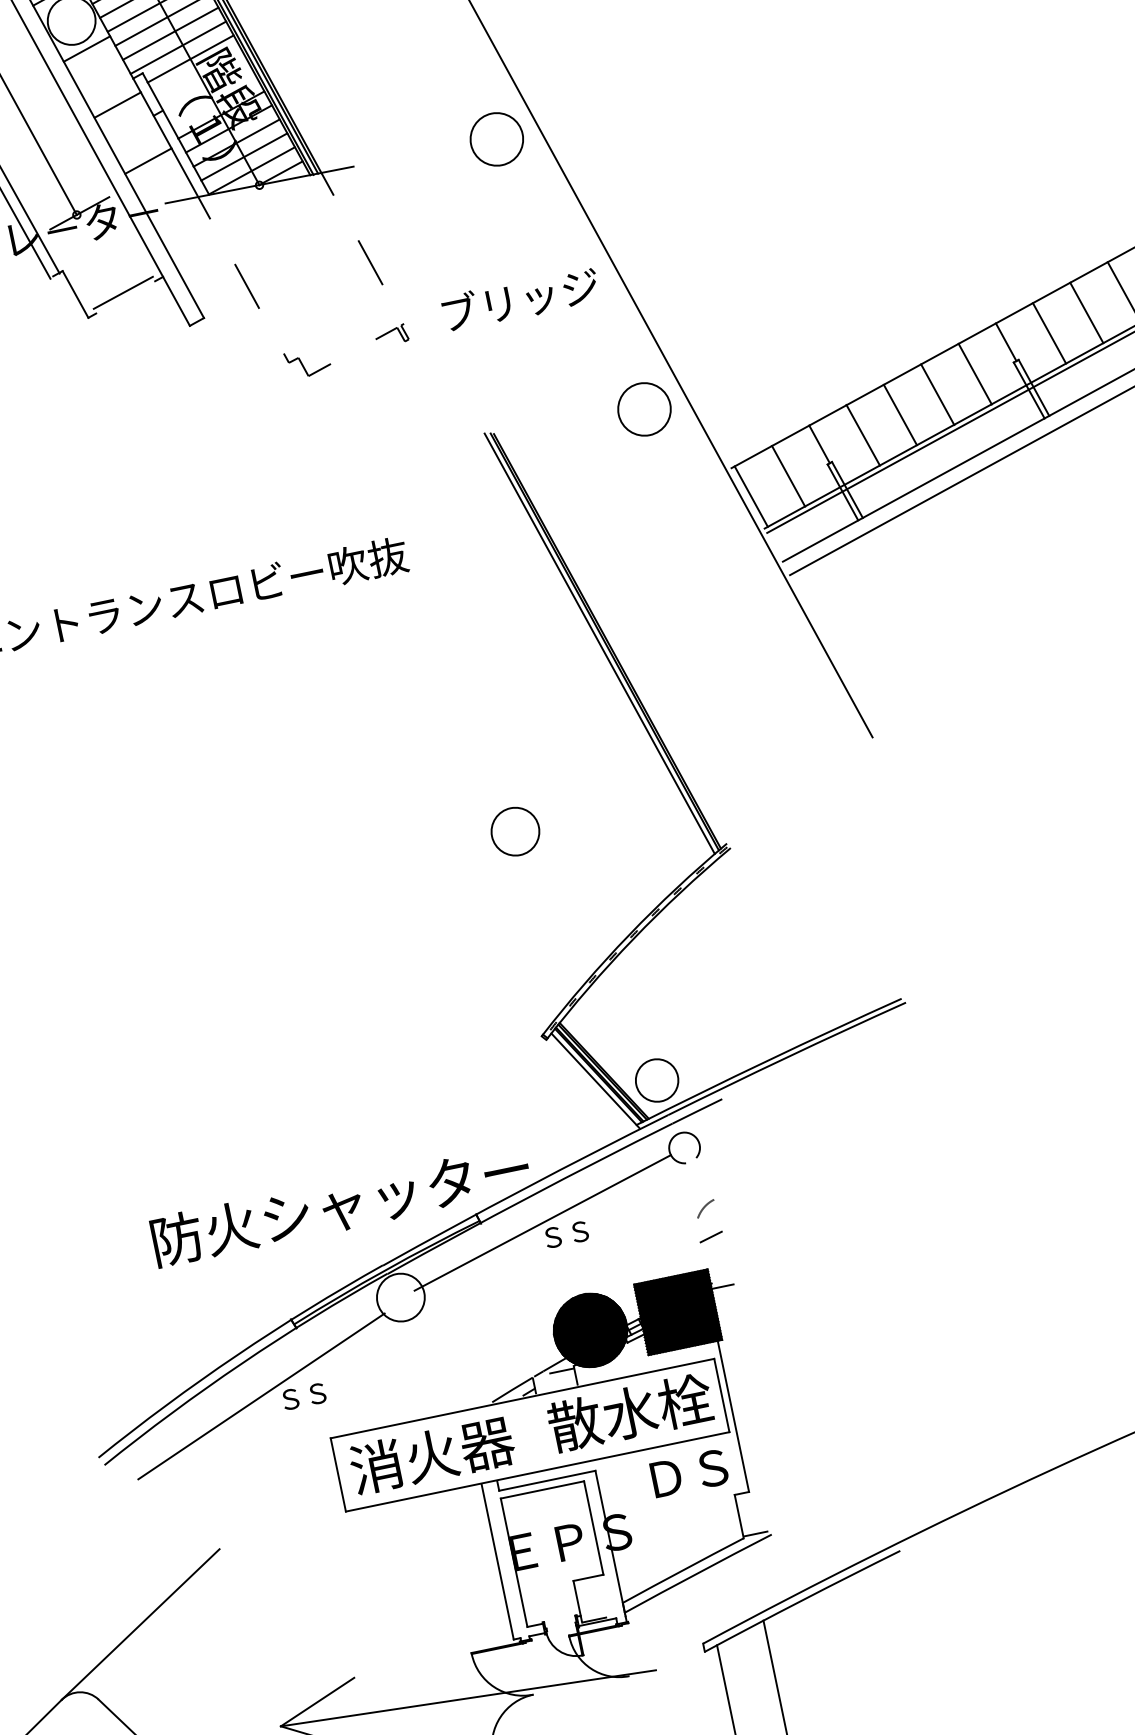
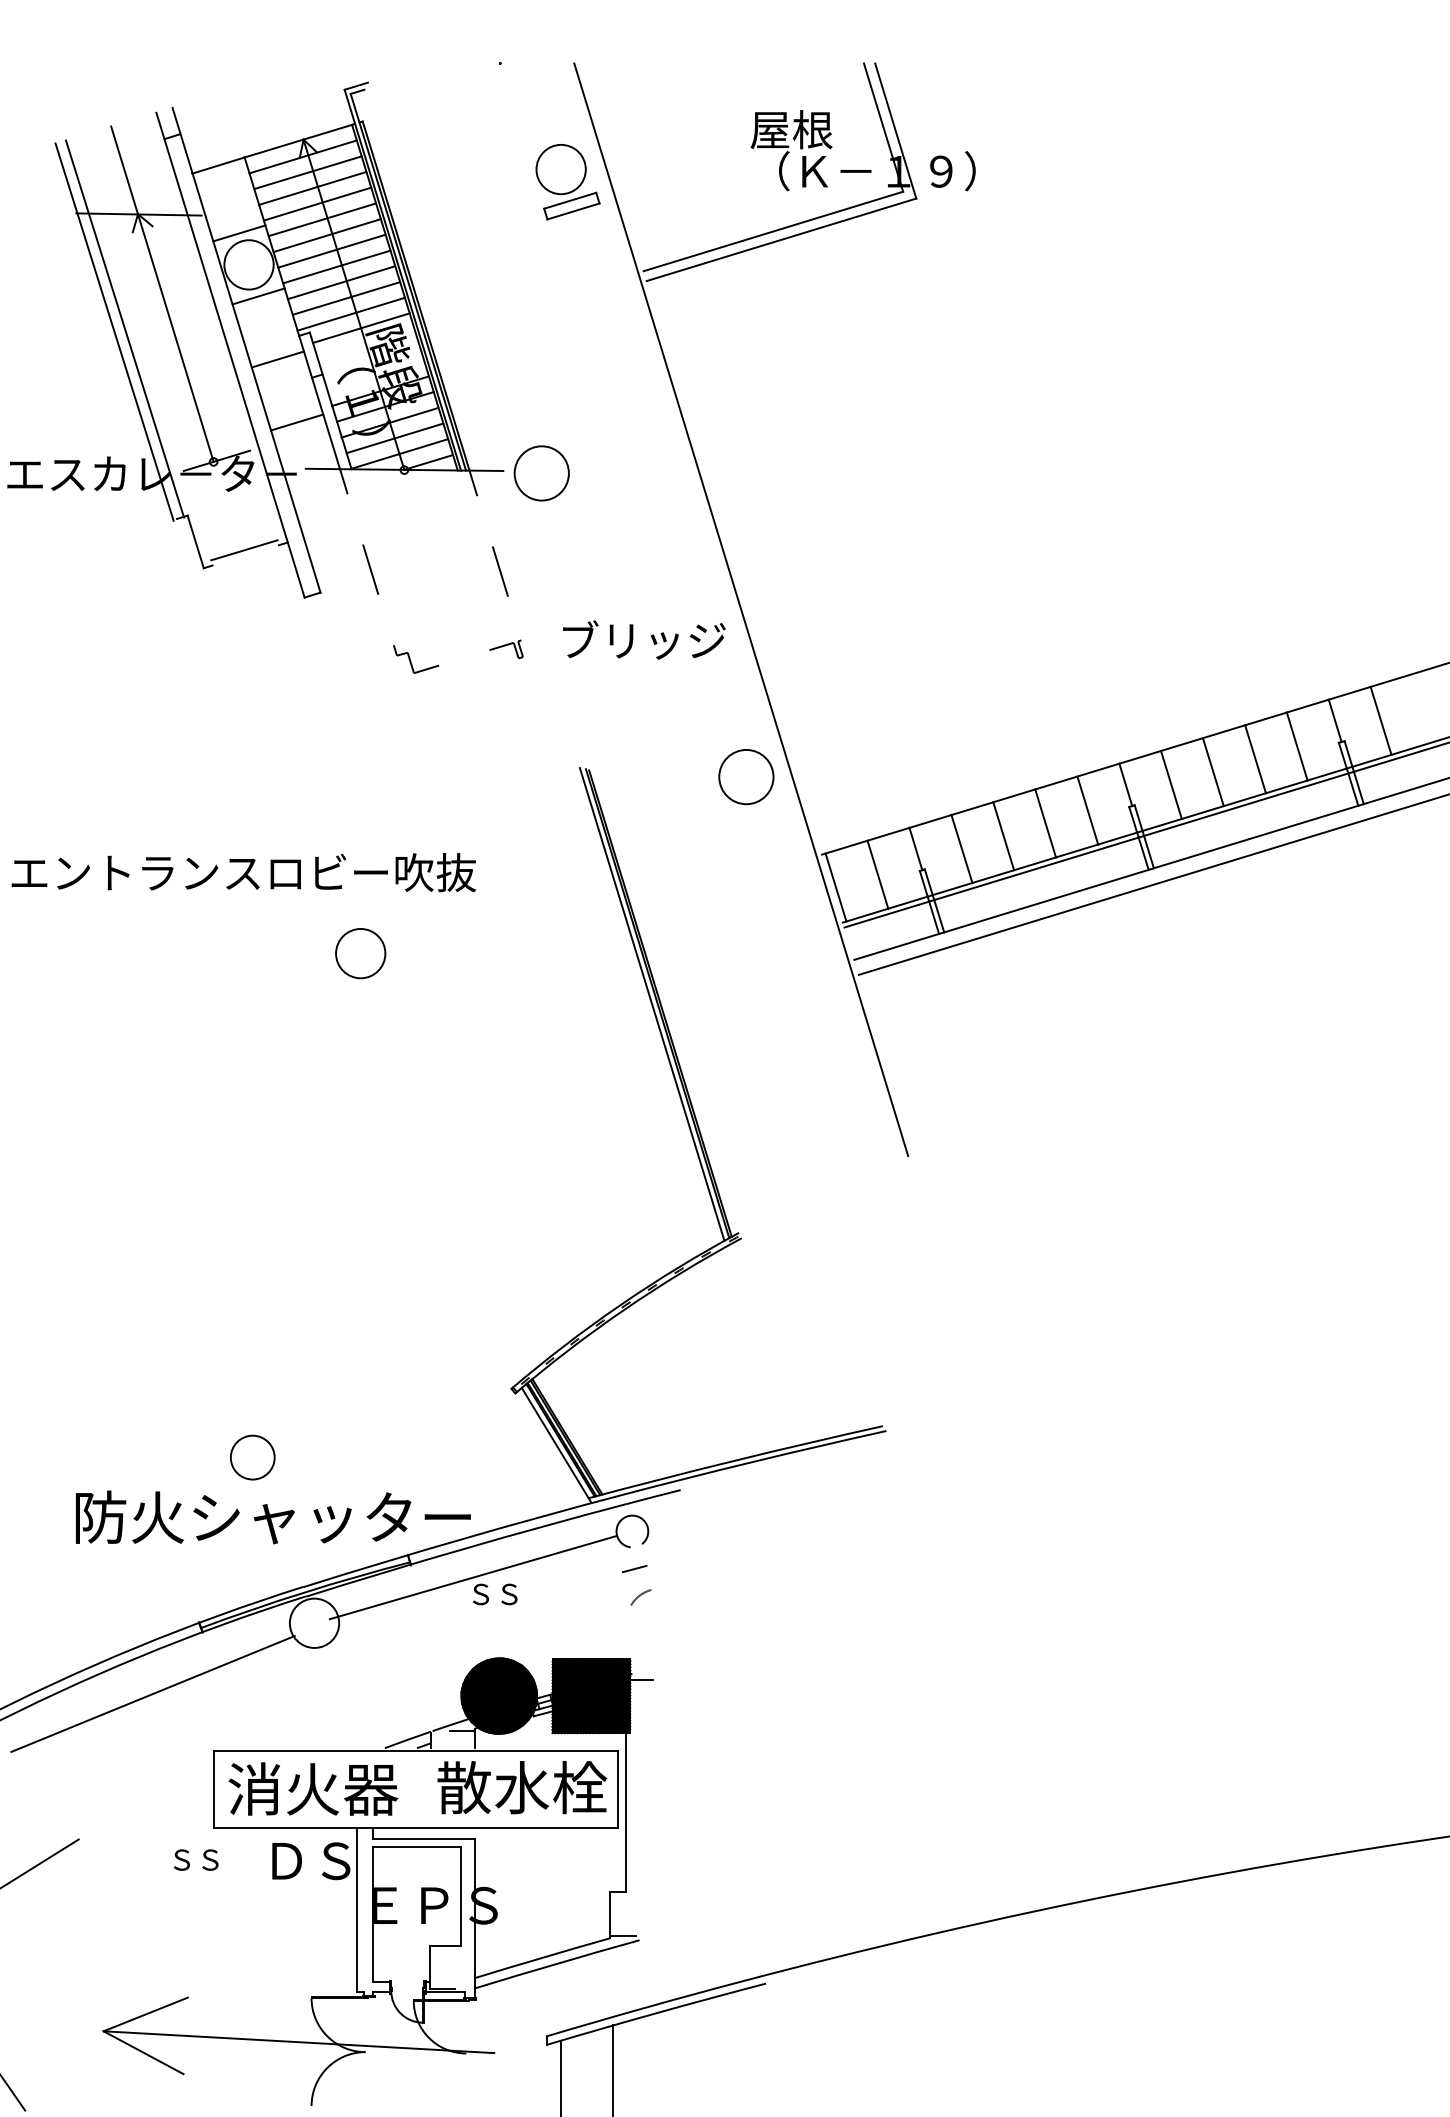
circle: (496, 139) -> (541, 473), moved
circle: (515, 831) -> (360, 953), moved
circle: (656, 1080) -> (252, 1457), moved
line: (711, 1237) -> (634, 1569), moved
text: (304, 1395) -> (196, 1859), moved
text: (689, 1473) -> (311, 1861), moved

